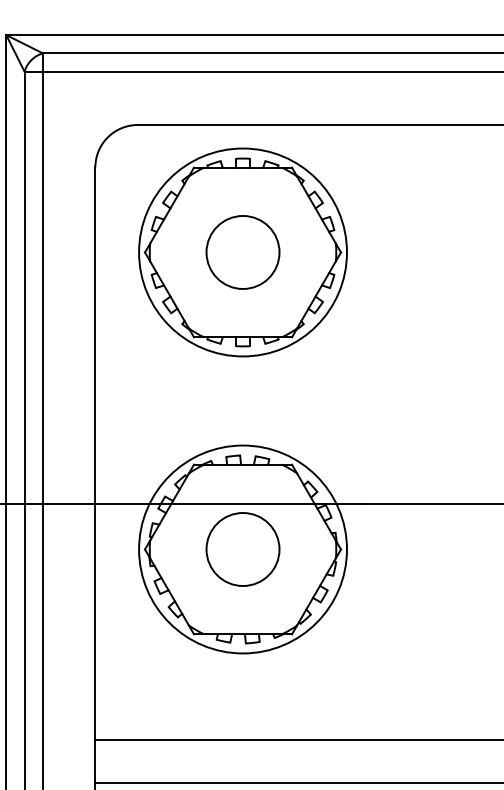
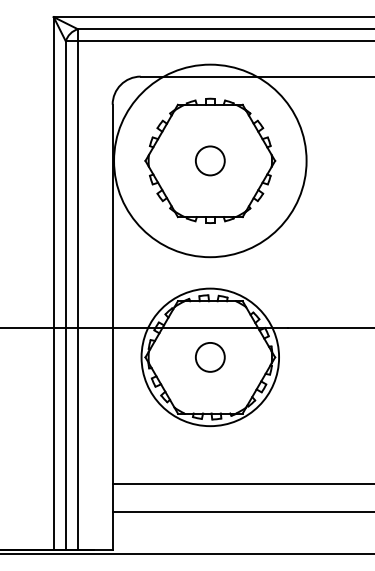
circle: (243, 251) -> (210, 160), size x0.6
circle: (243, 251) -> (210, 160), size x1.4
circle: (243, 549) -> (210, 357), size x0.6

